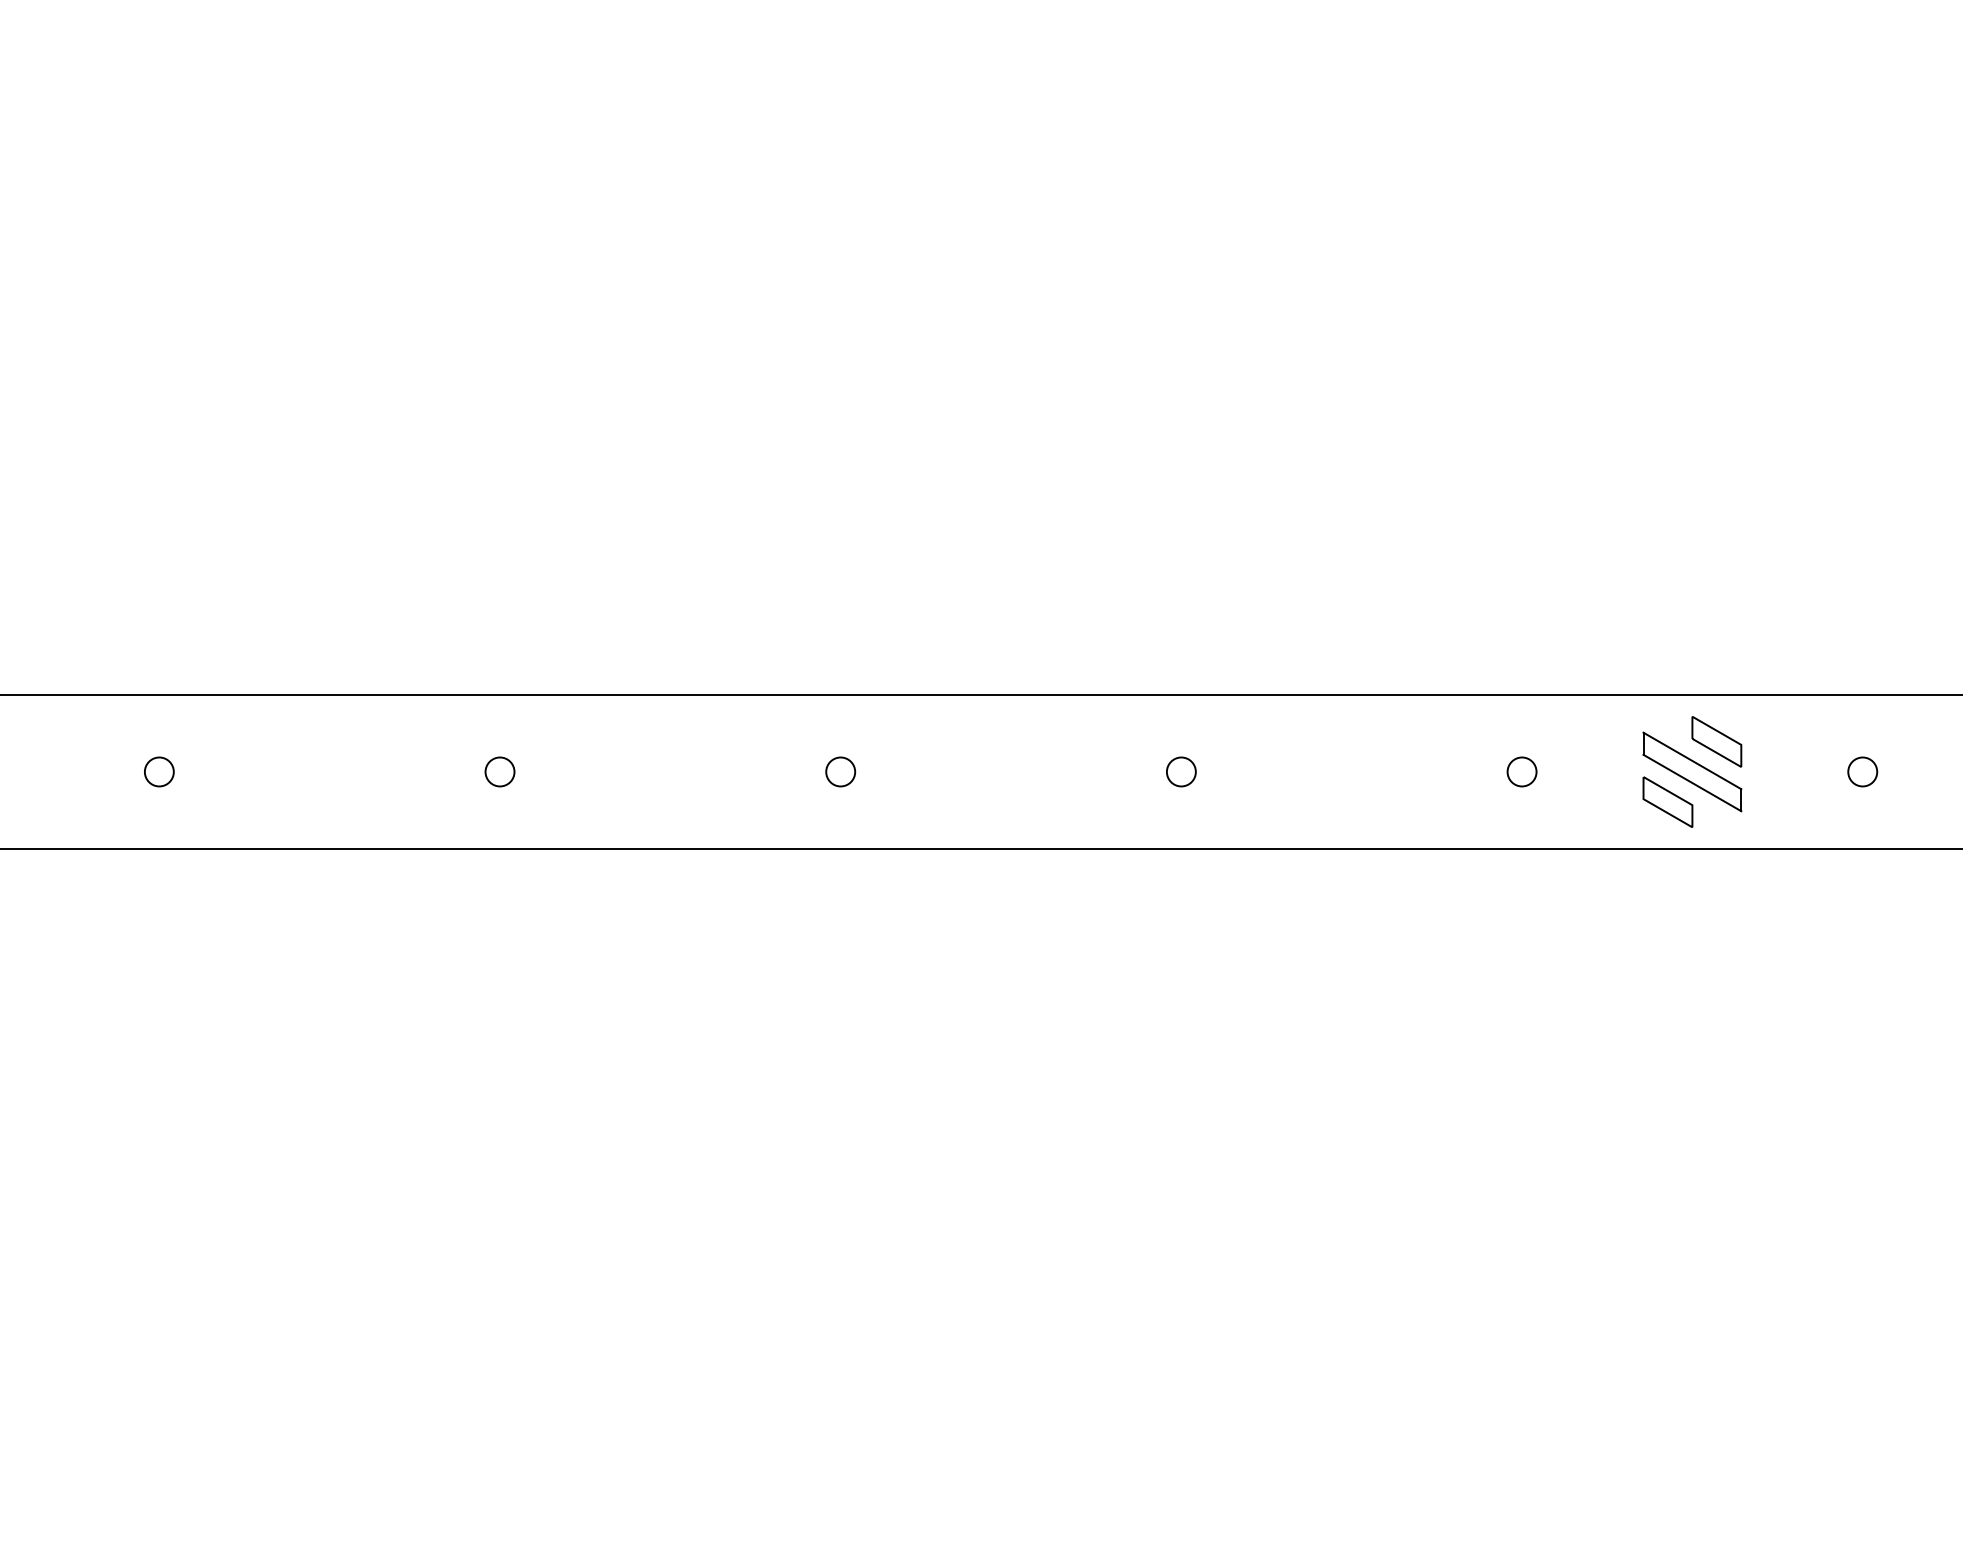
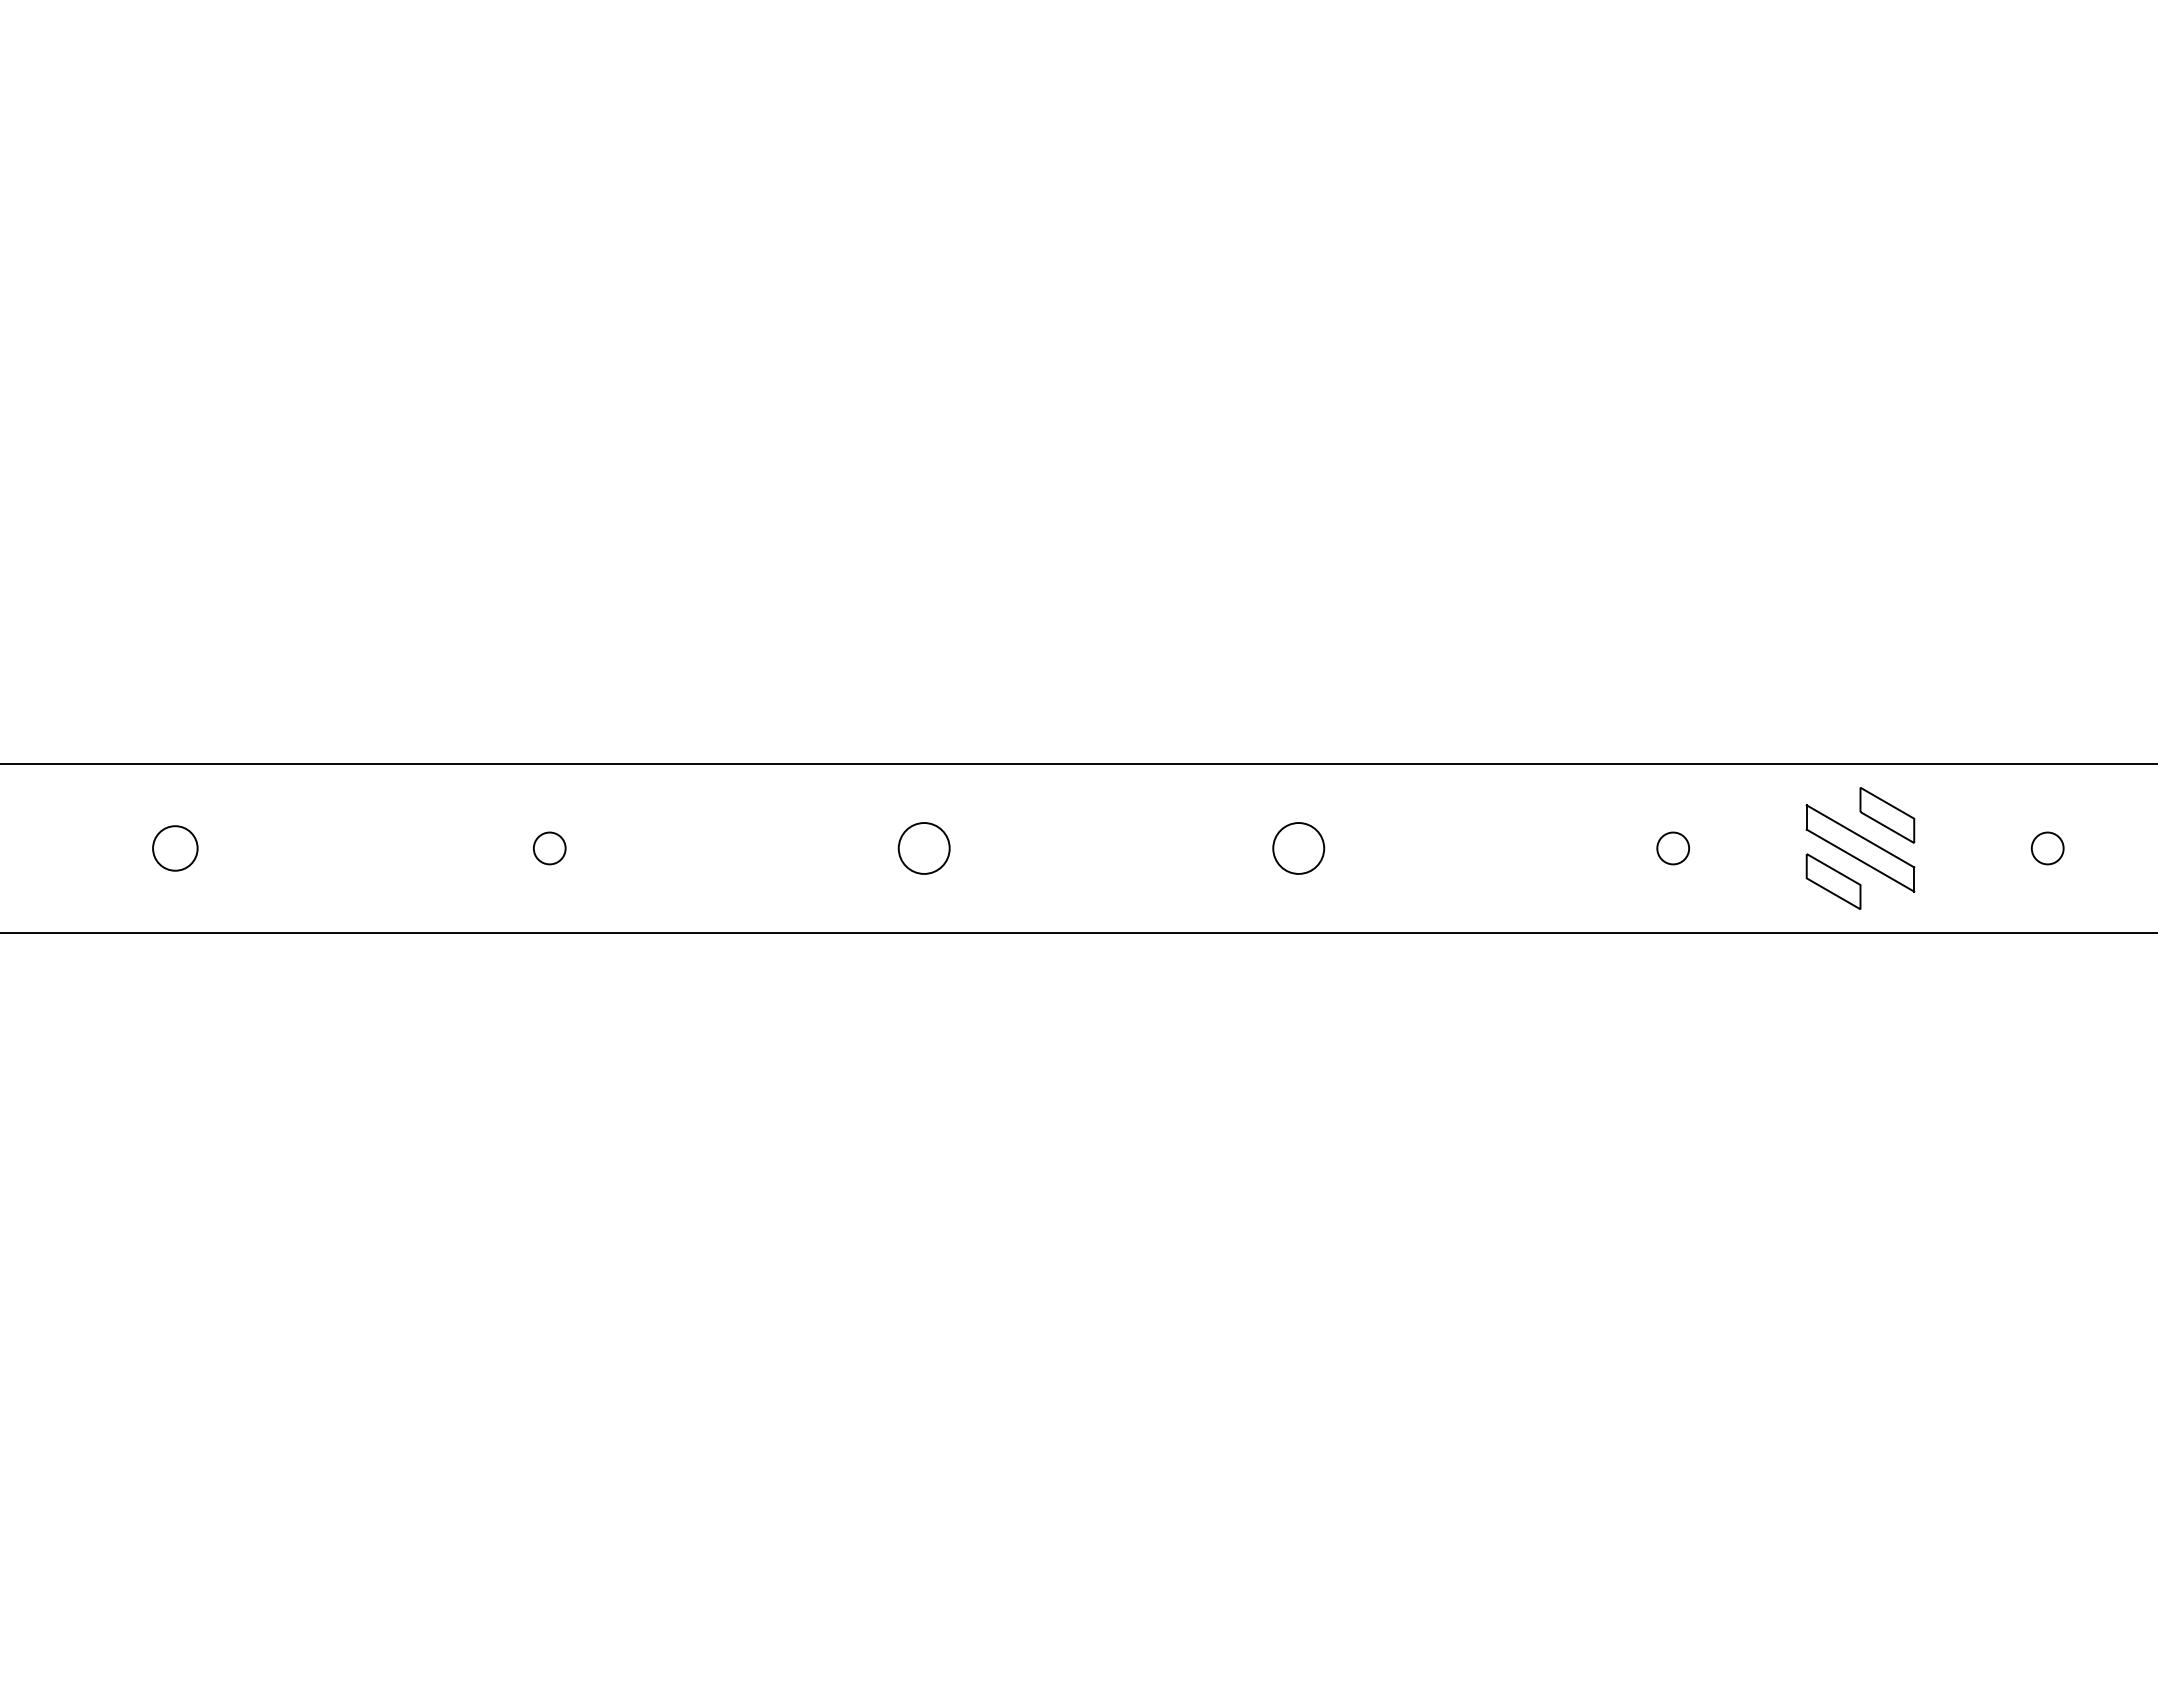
circle: (158, 772) -> (174, 848), size x1.4
circle: (840, 772) -> (924, 848), size x1.6
circle: (1181, 772) -> (1298, 848), size x1.6

